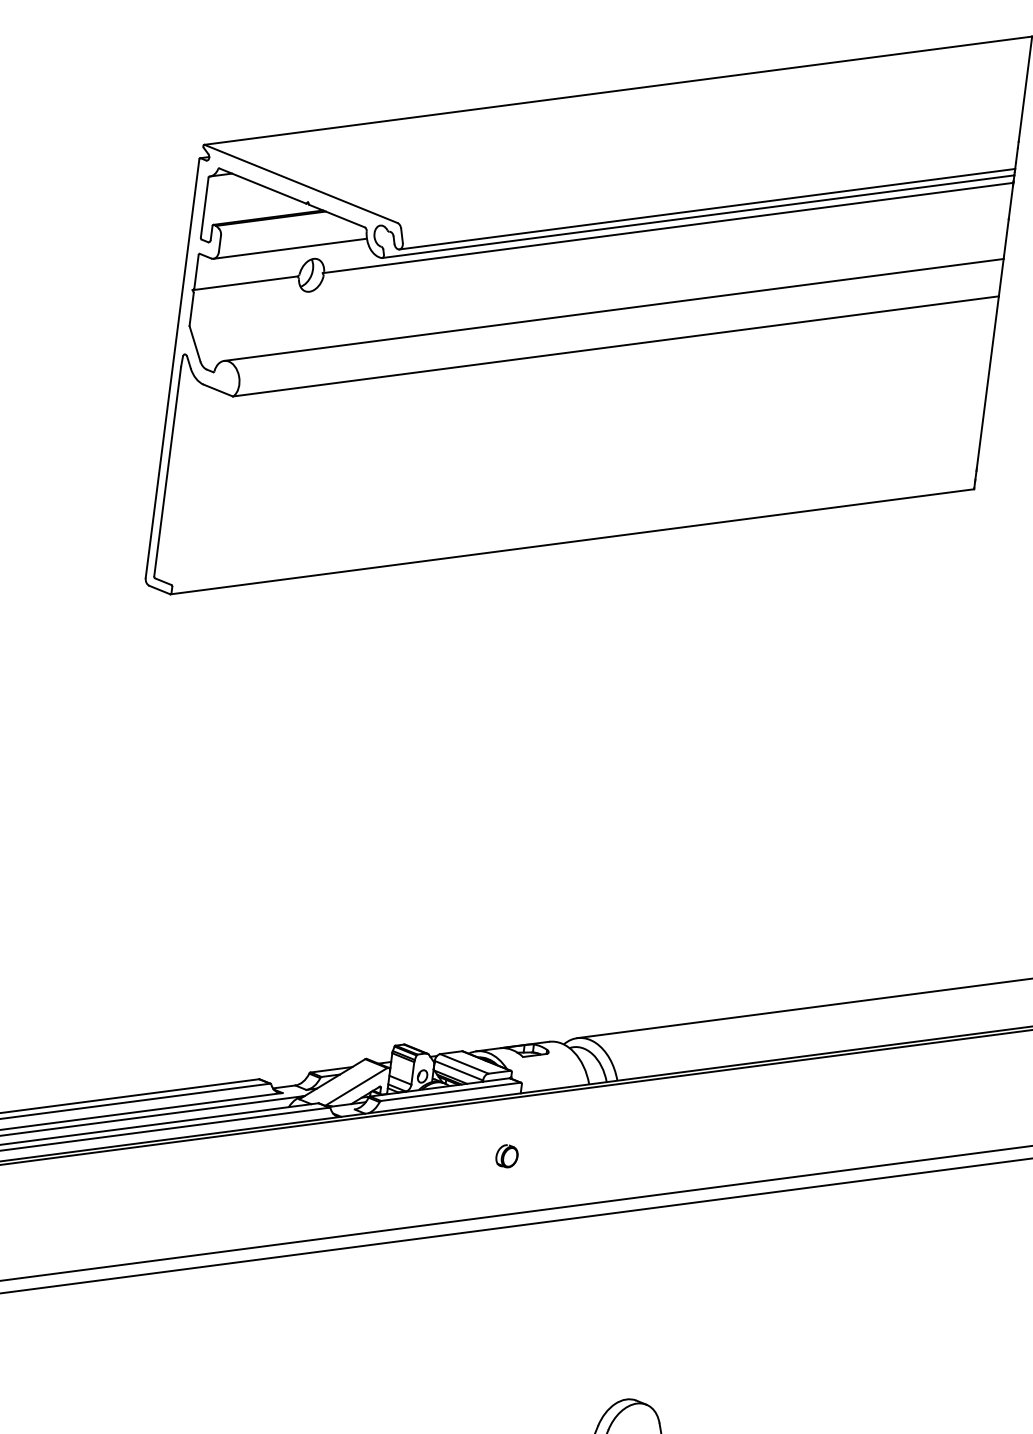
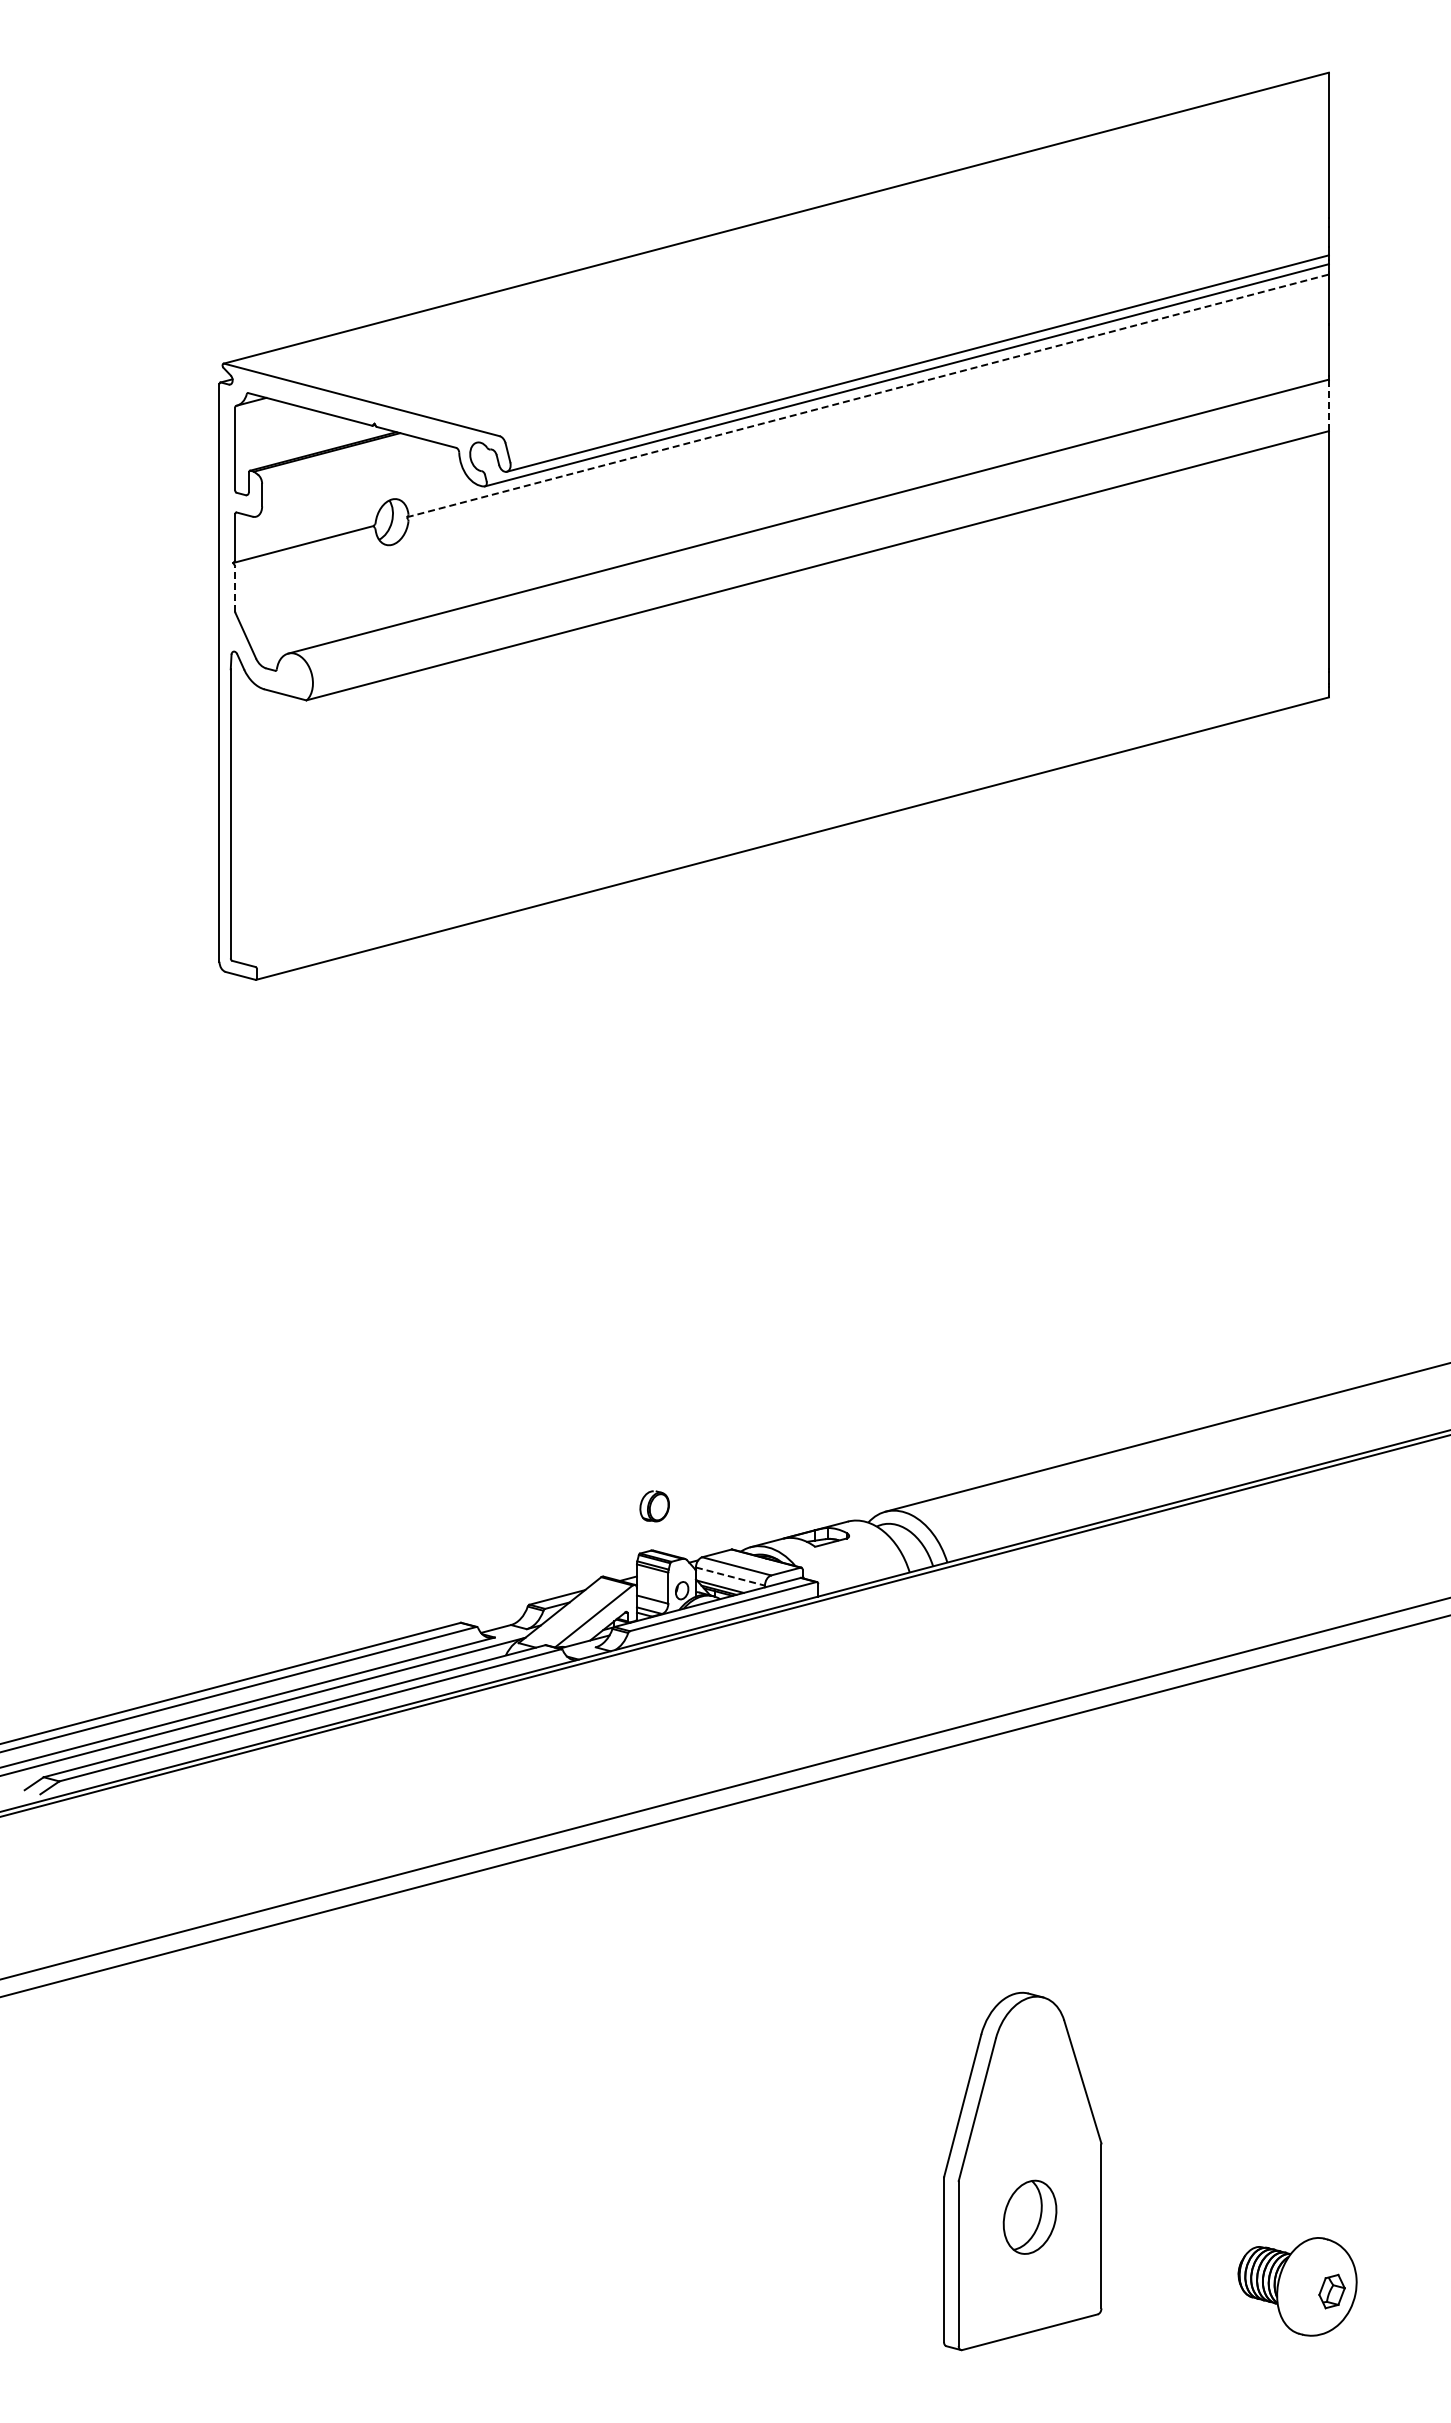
line: (667, 227) -> (867, 395), solid -> dashed
line: (290, 248) -> (358, 489), removed
line: (1000, 277) -> (1328, 405), solid -> dashed
line: (192, 308) -> (235, 588), solid -> dashed
line: (458, 1070) -> (730, 1576), solid -> dashed
part: (506, 1156) -> (654, 1506), moved

